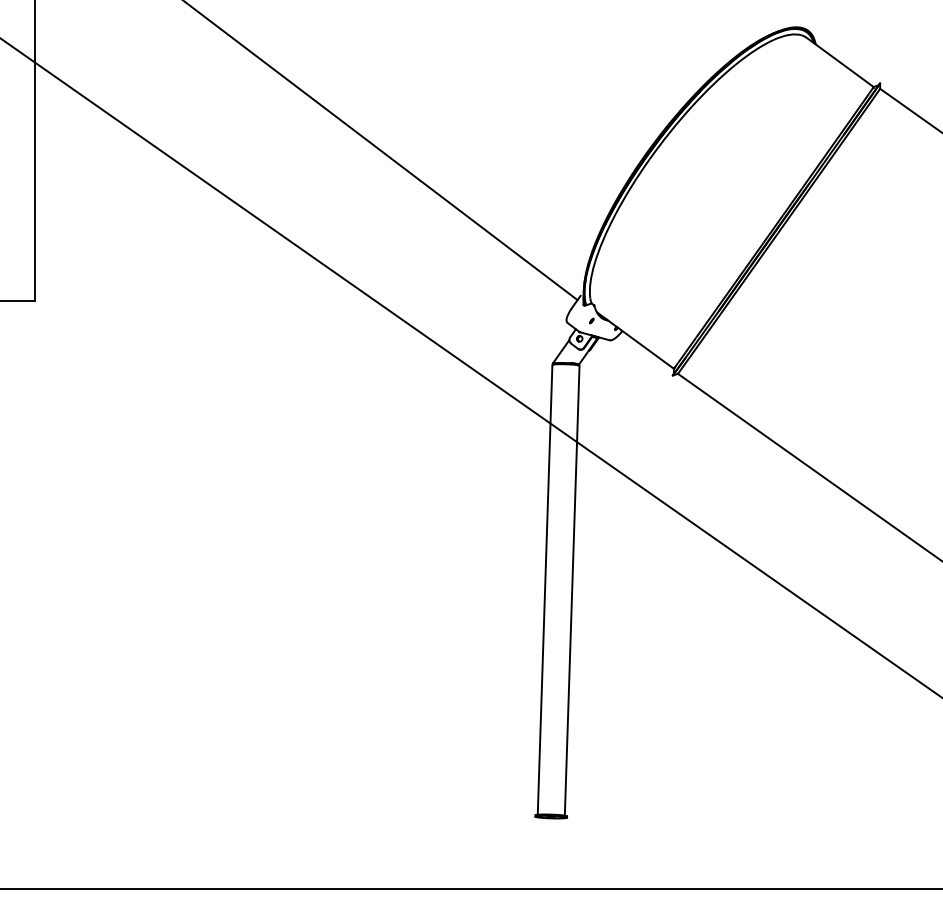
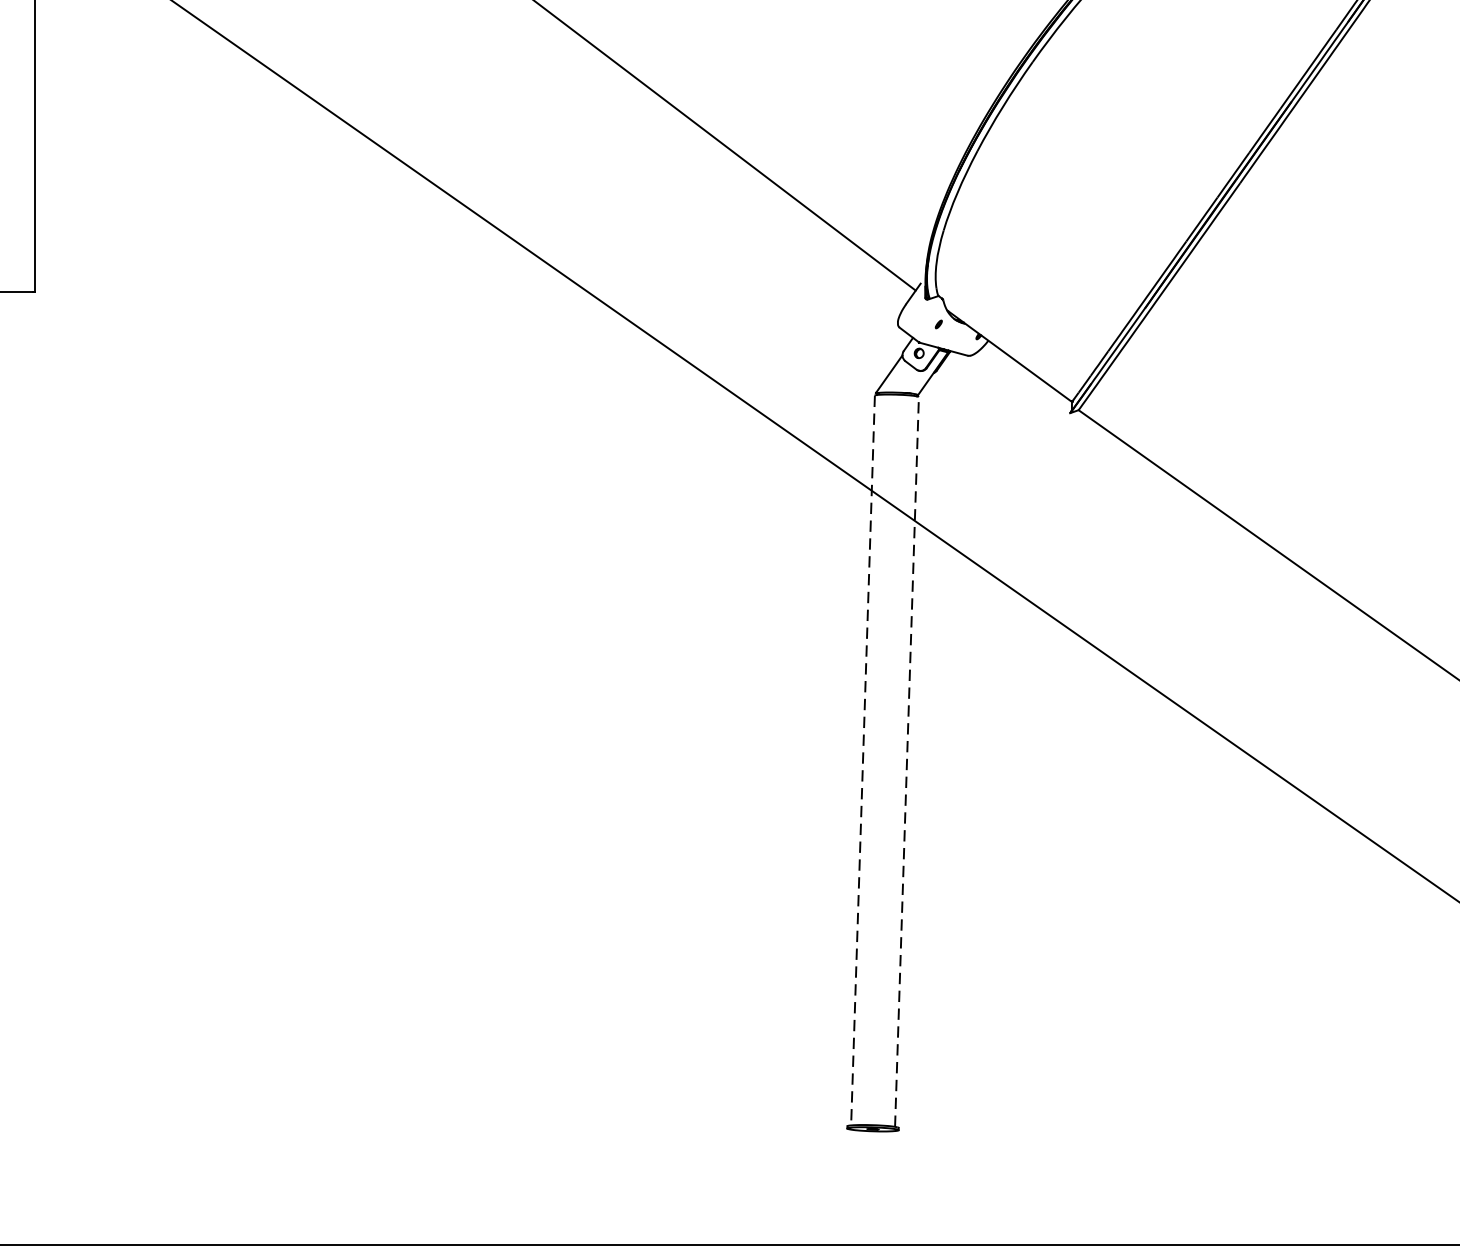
line: (545, 590) -> (863, 761), solid -> dashed
line: (572, 590) -> (907, 761), solid -> dashed

